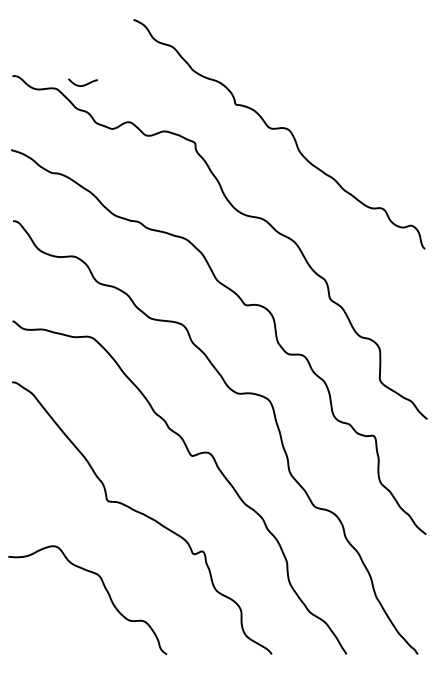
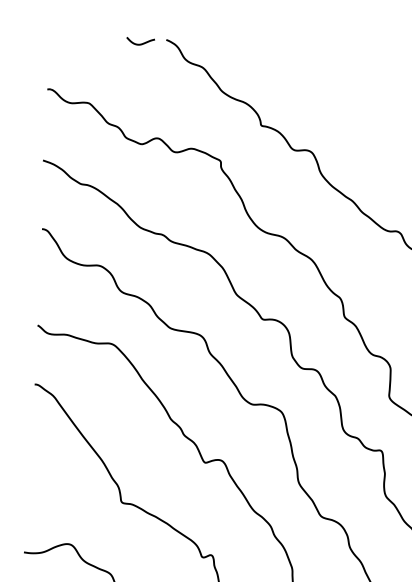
curve: (83, 84) -> (141, 43), moved

